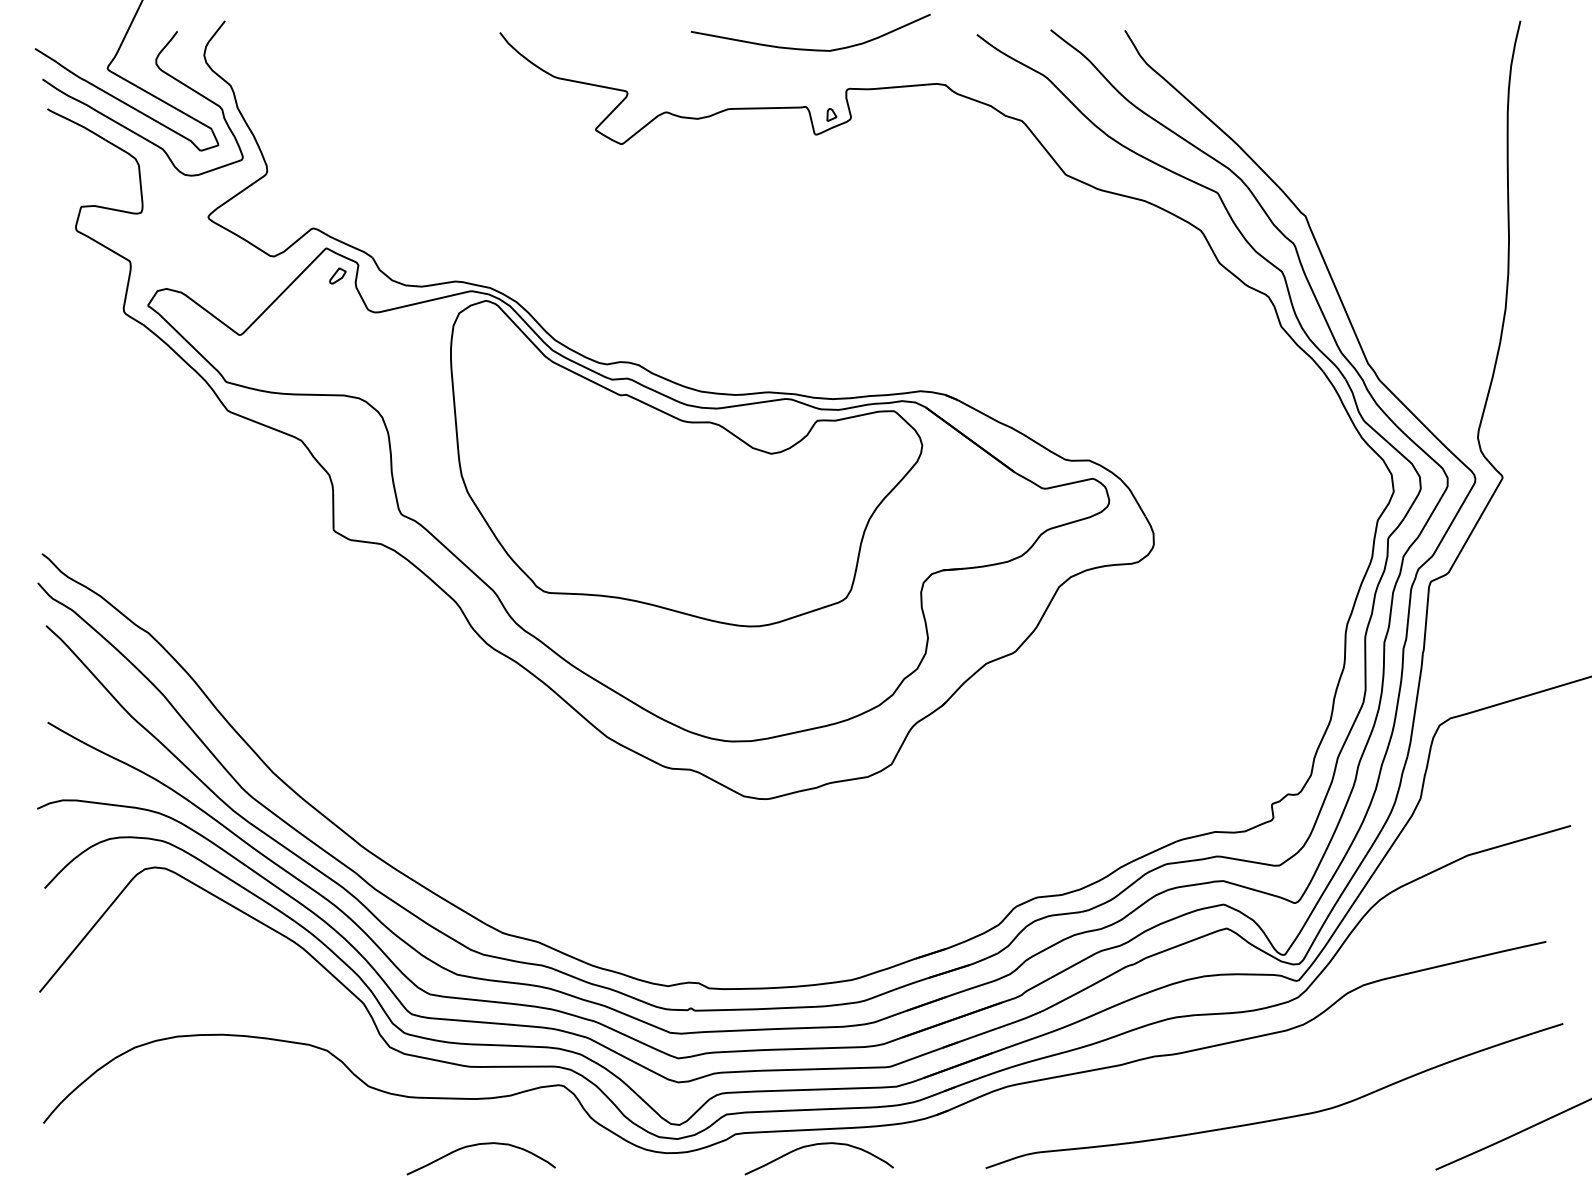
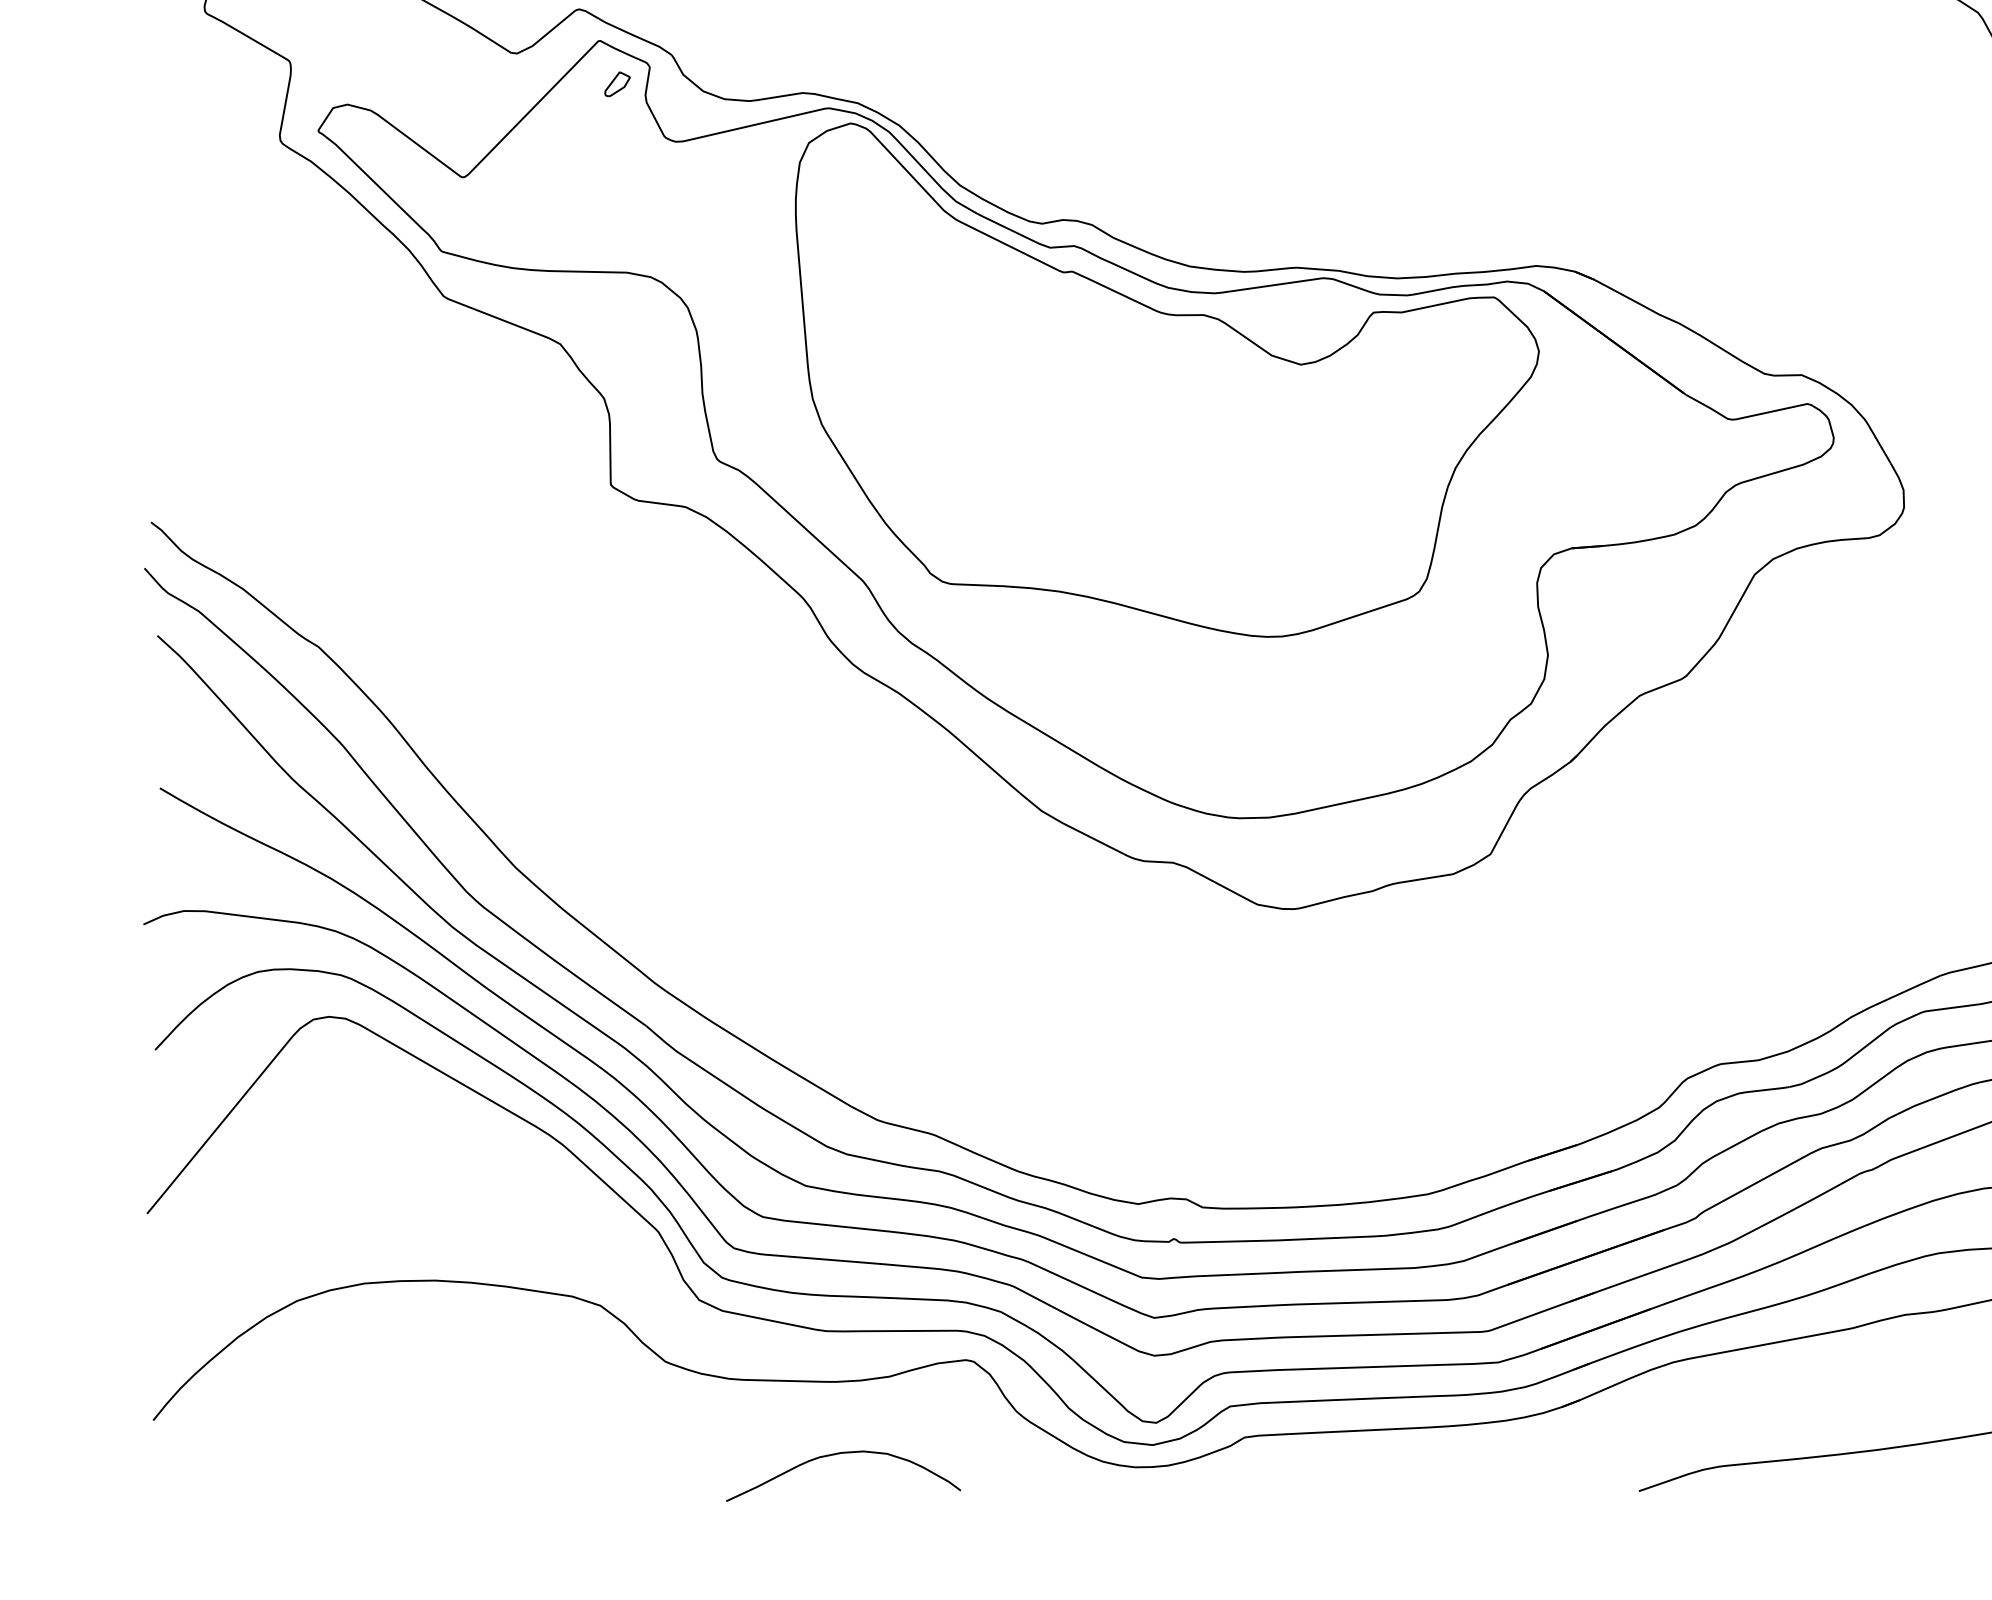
curve: (816, 1145) -> (1372, 1455), removed

